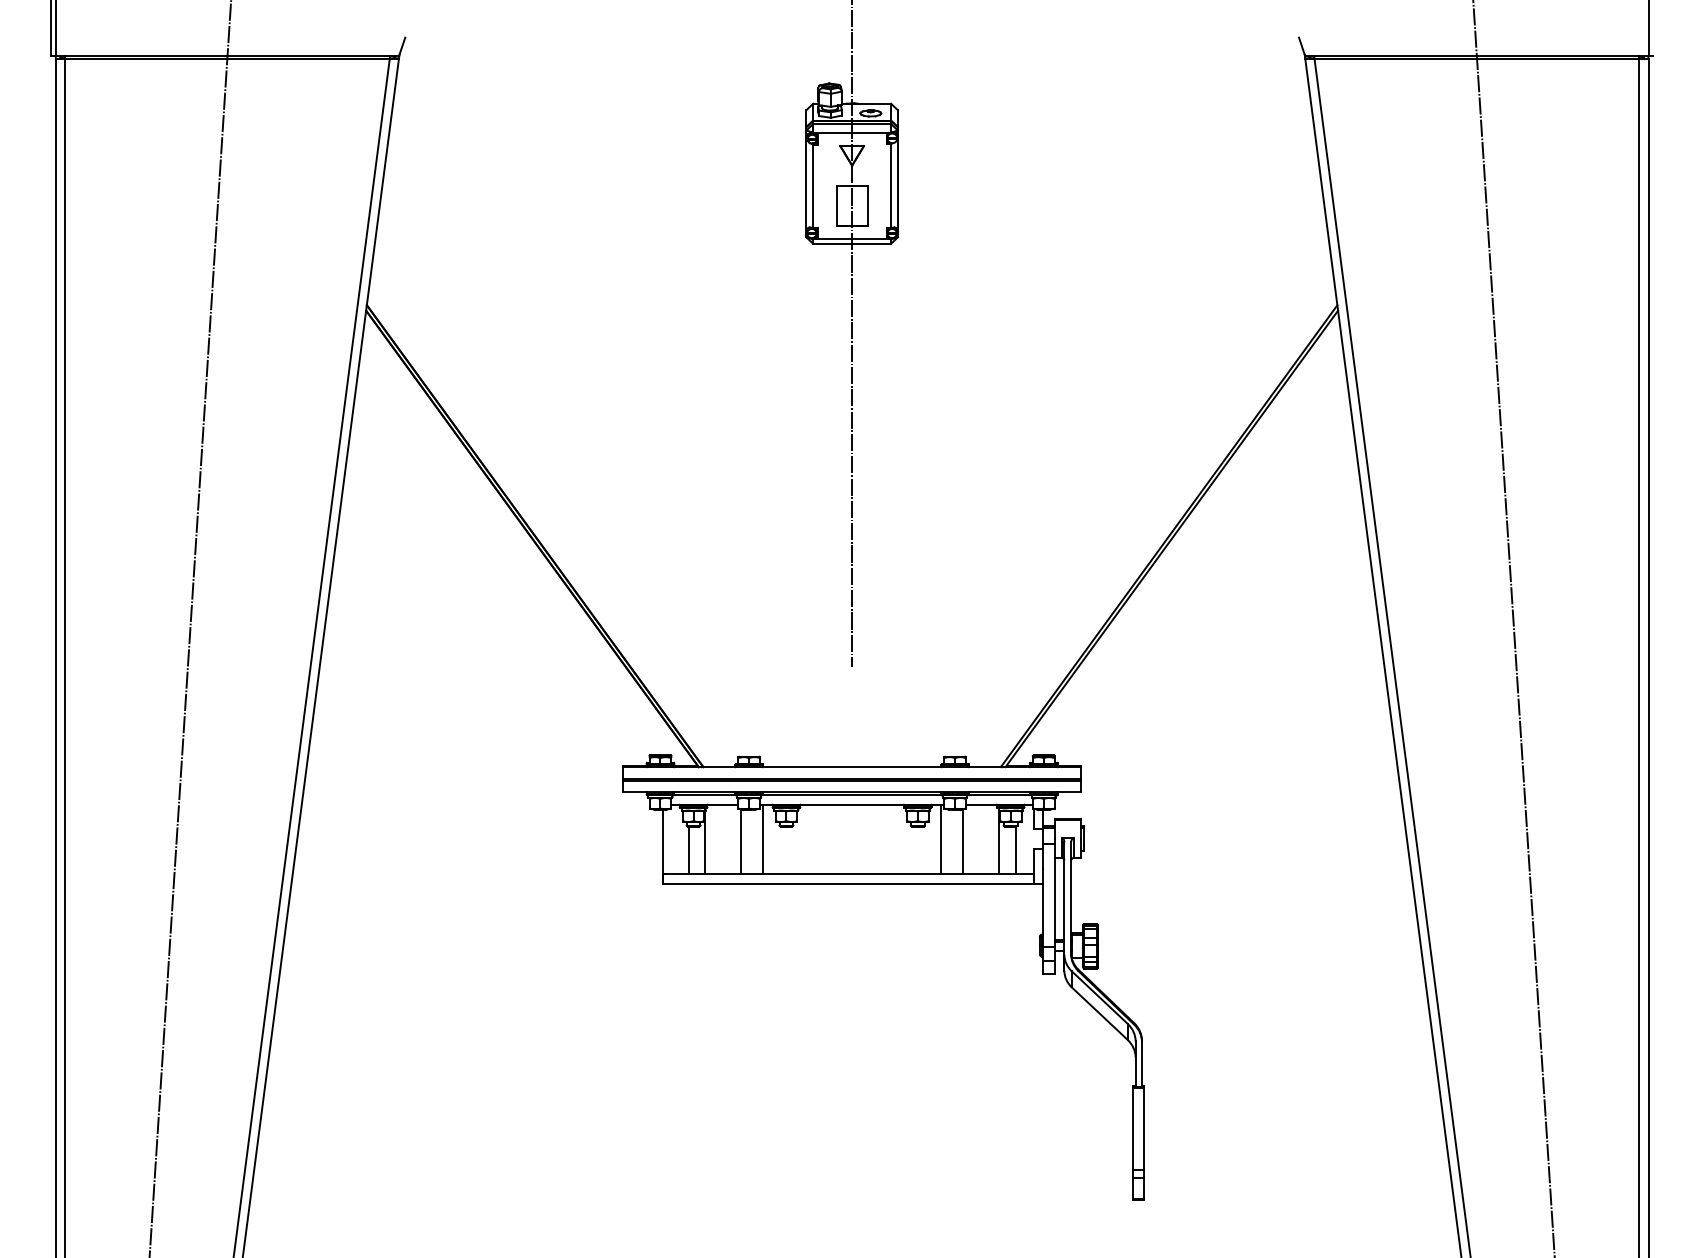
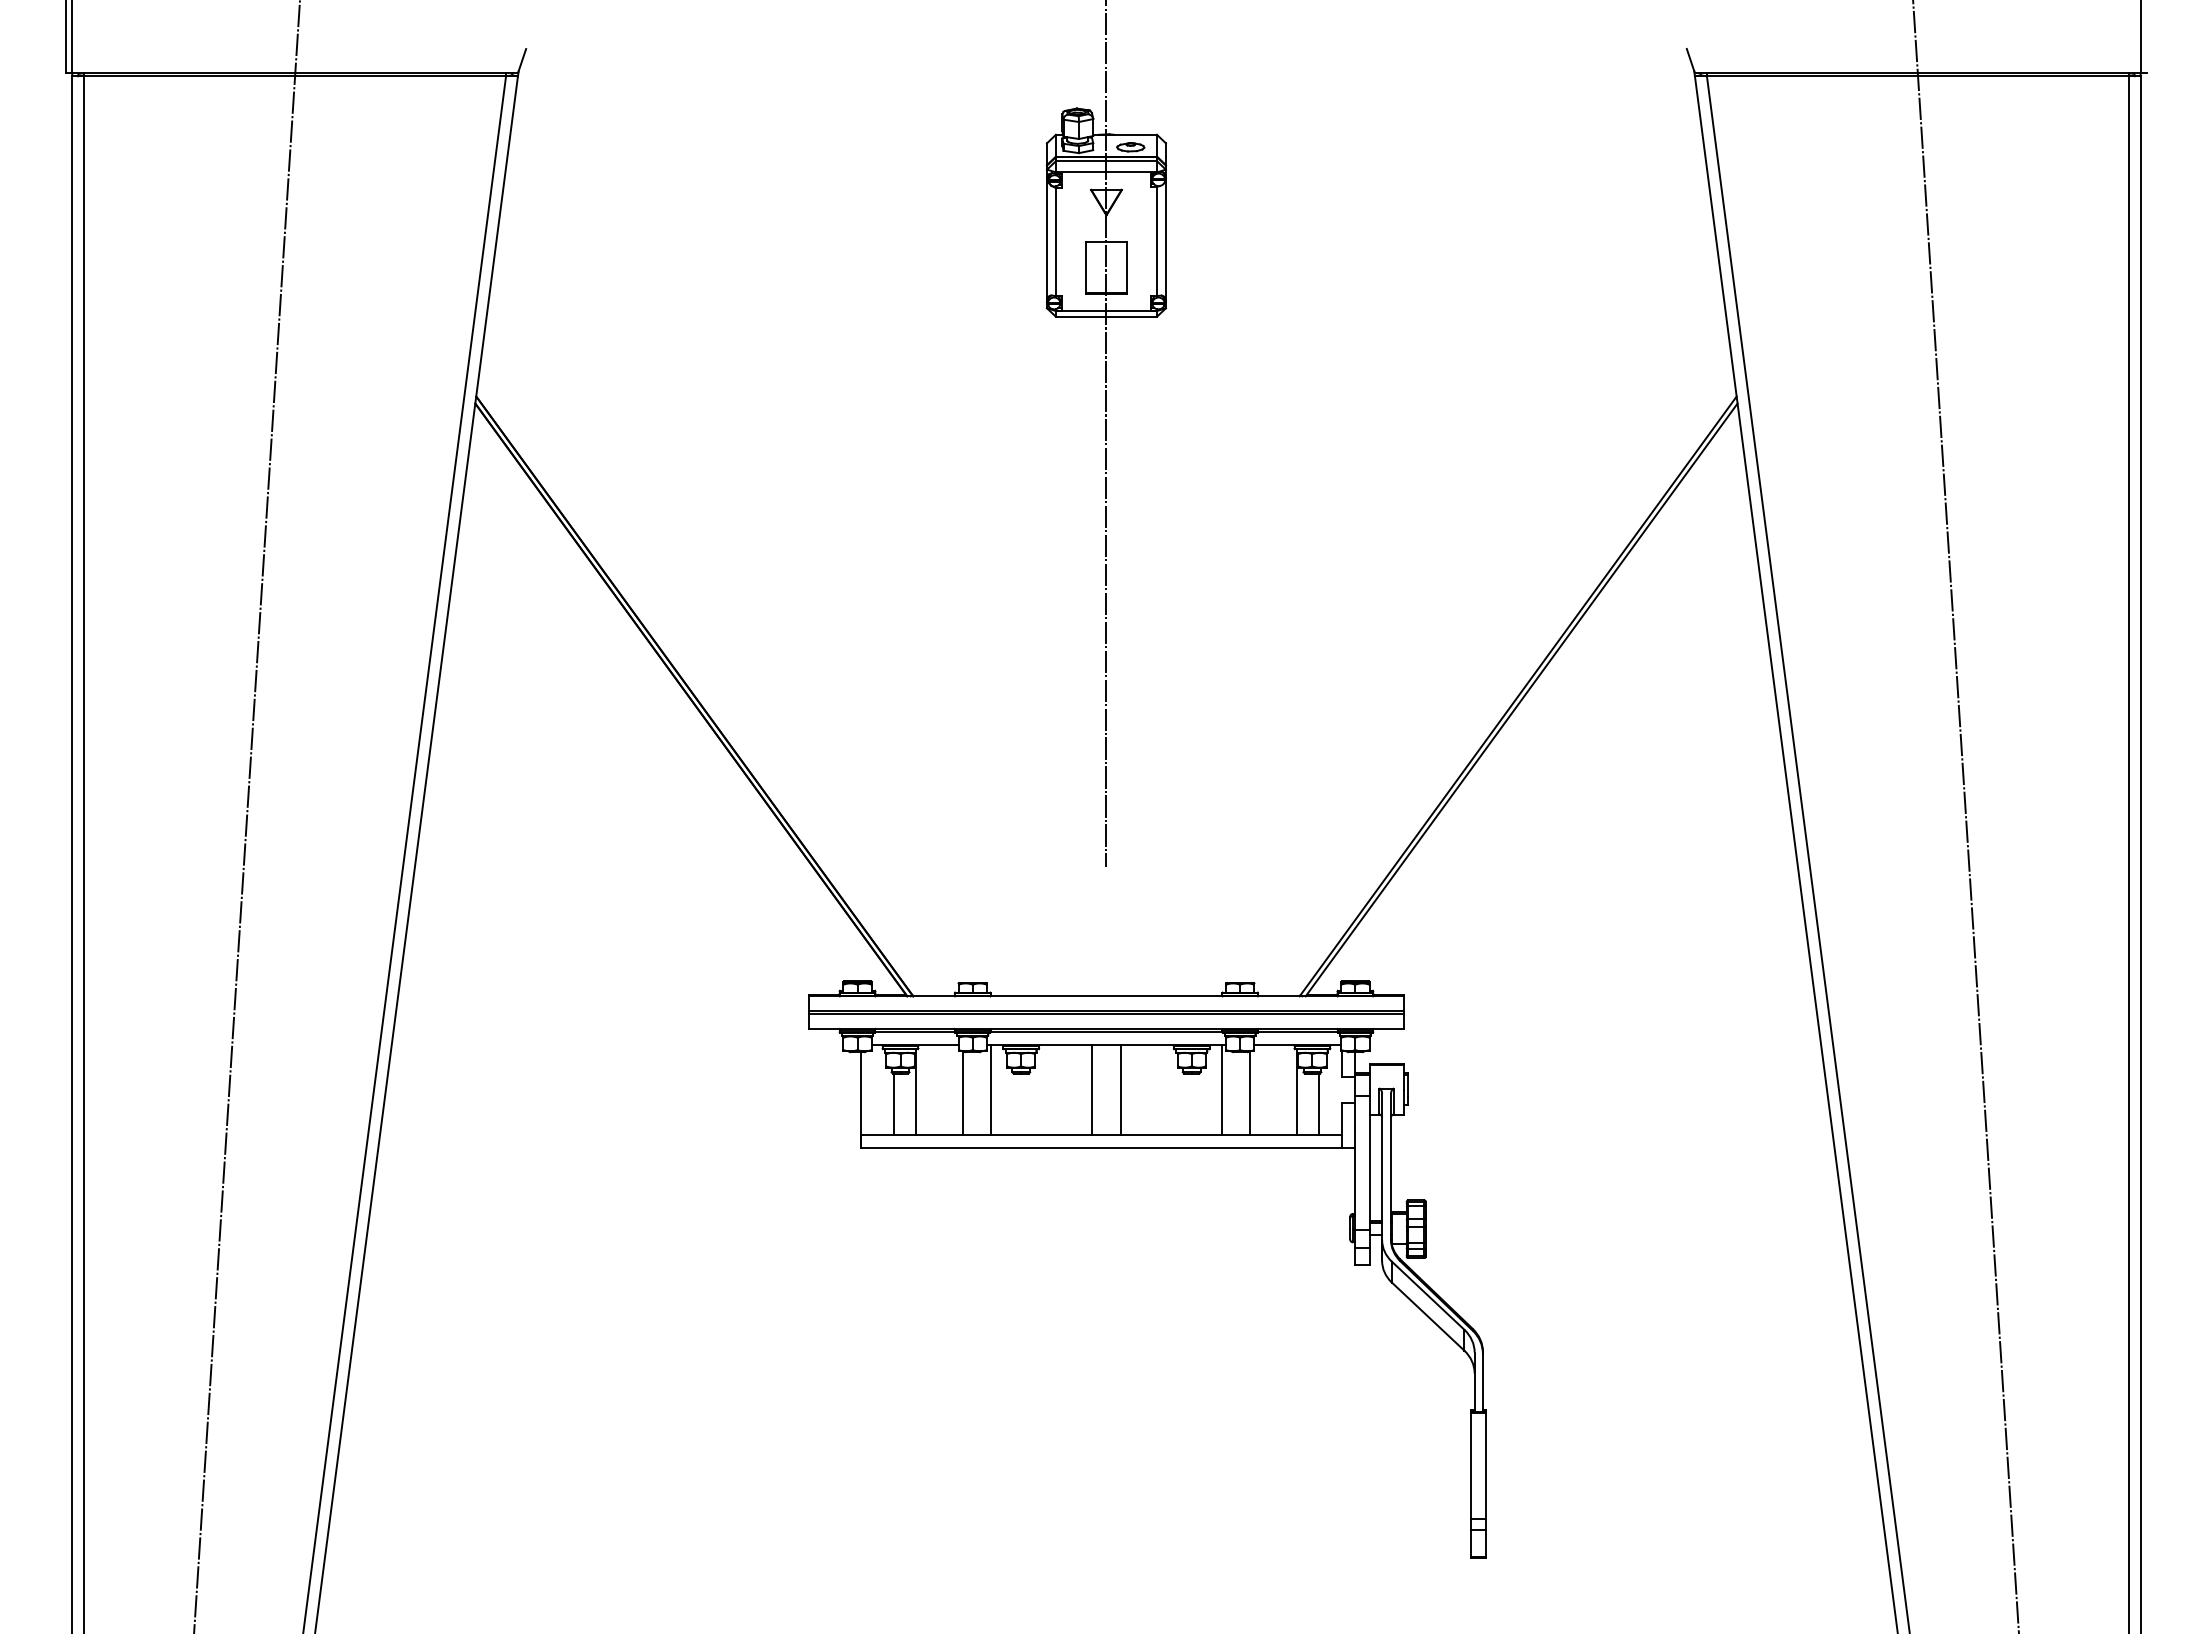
line: (840, 838) -> (1091, 1089), added
line: (863, 838) -> (1121, 1089), added

